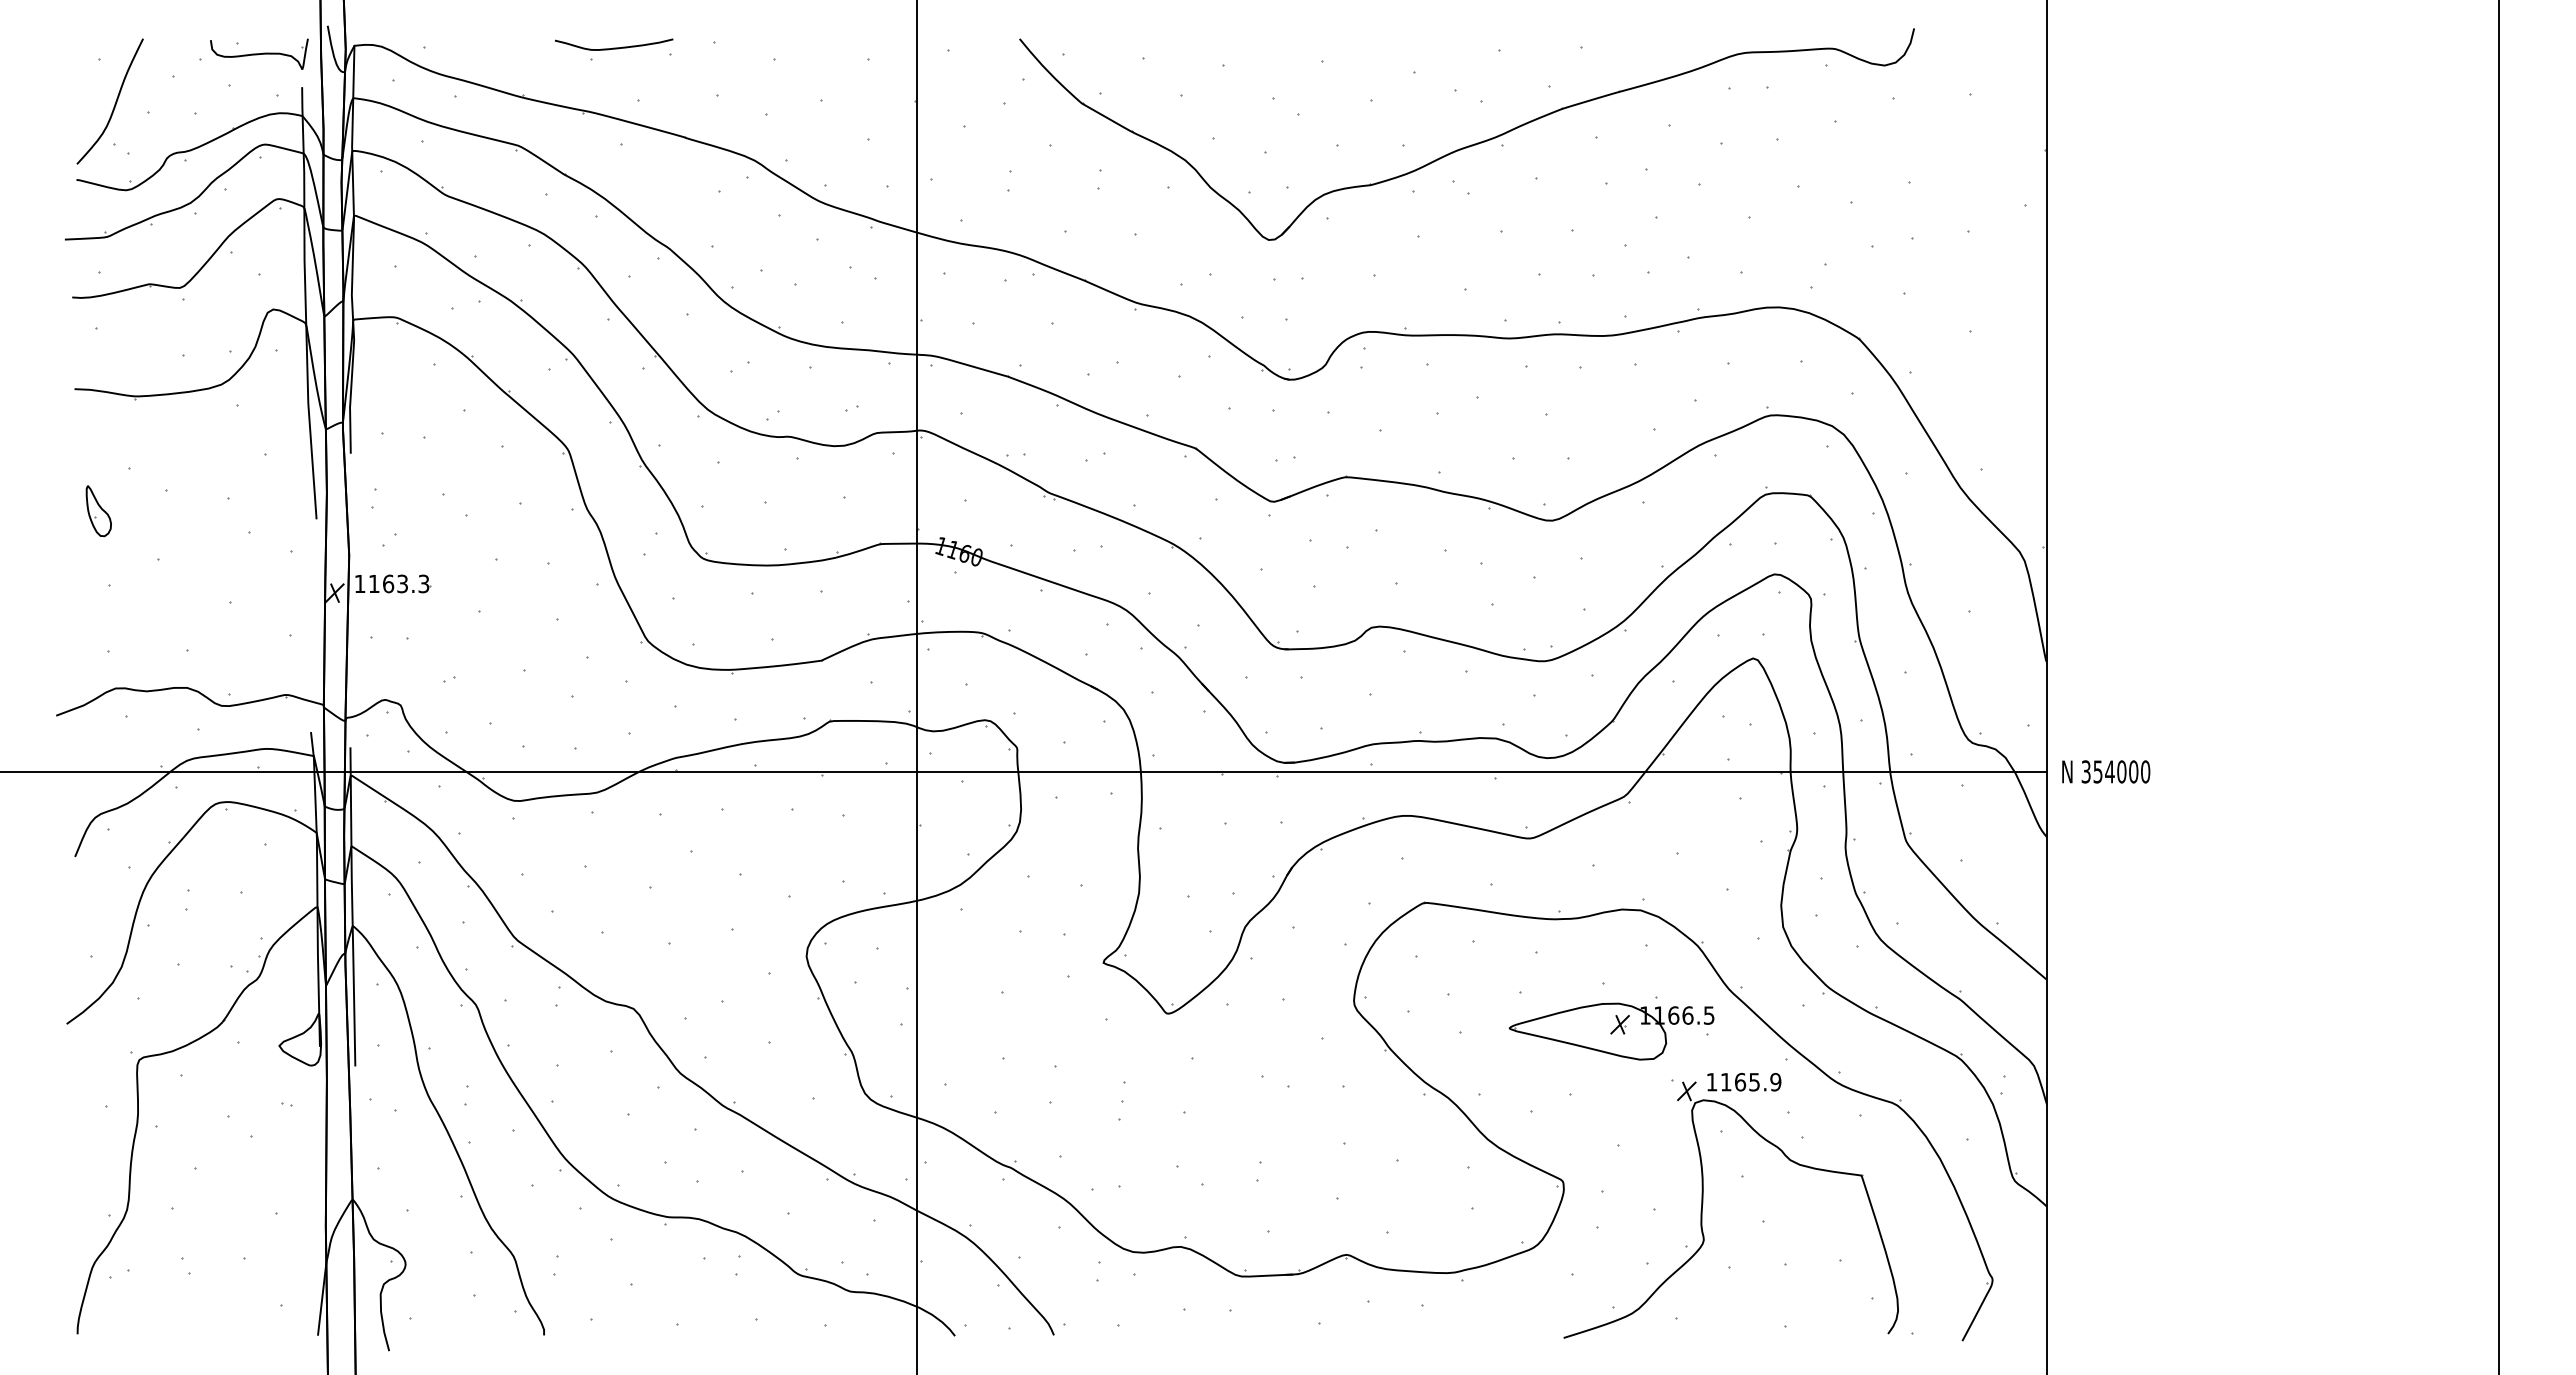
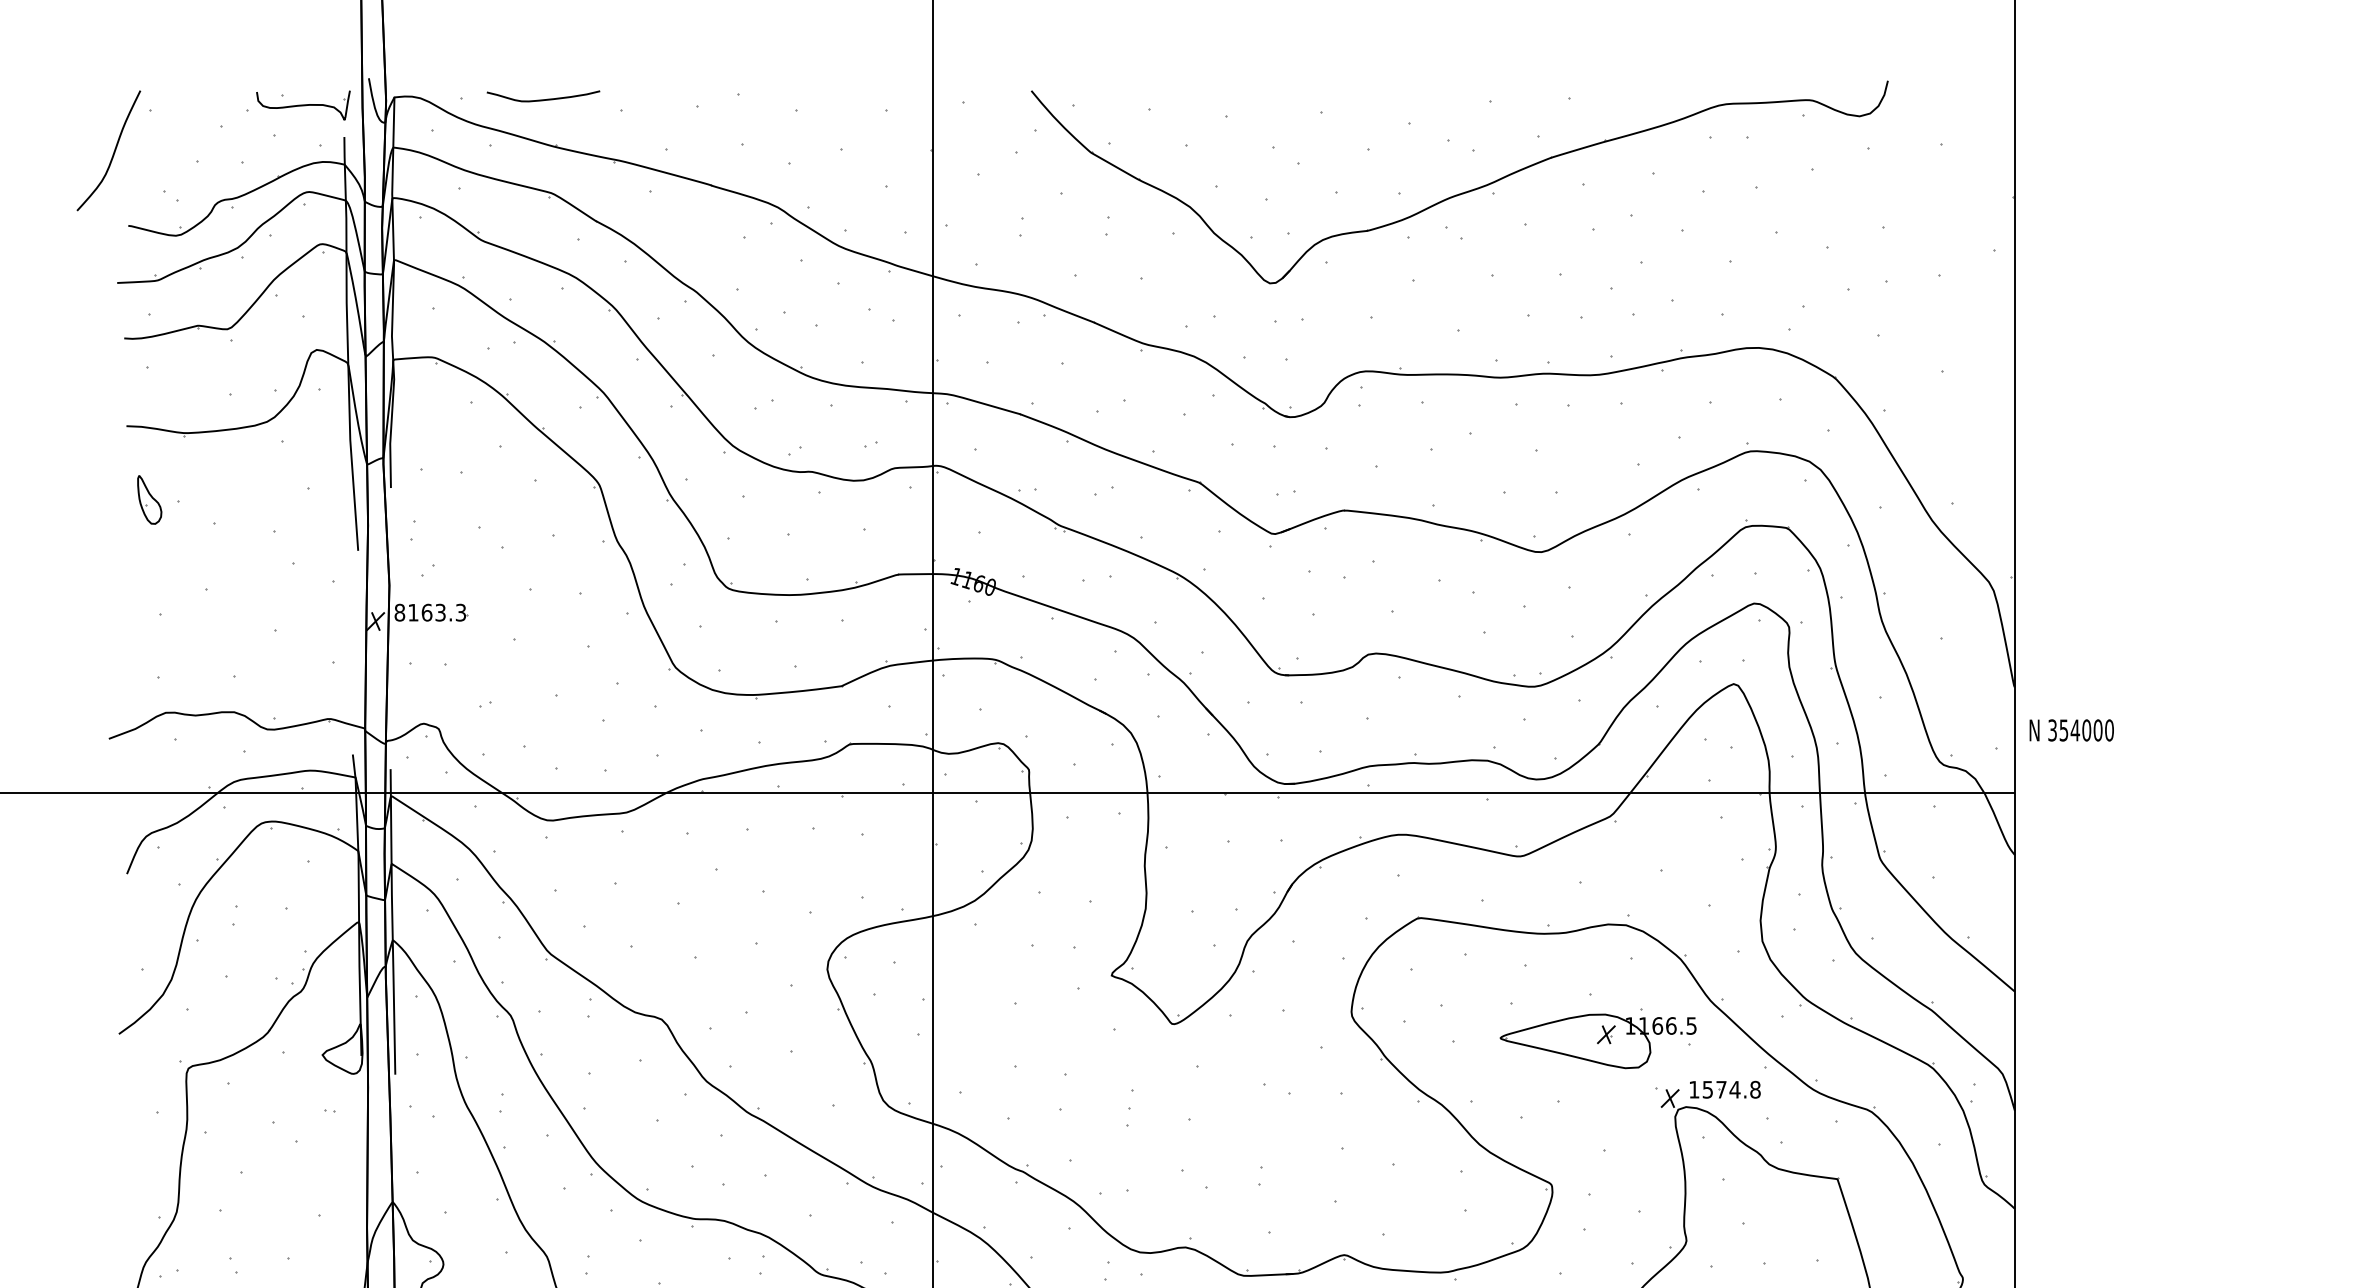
curve: (613, 47) -> (542, 99), moved
curve: (114, 104) -> (113, 153), moved
part: (98, 511) -> (149, 500), moved
text: (359, 583) -> (399, 612), 1163.3 -> 8163.3
text: (2106, 771) -> (2072, 730), moved
text: (1750, 1081) -> (1731, 1089), 1165.9 -> 1574.8

